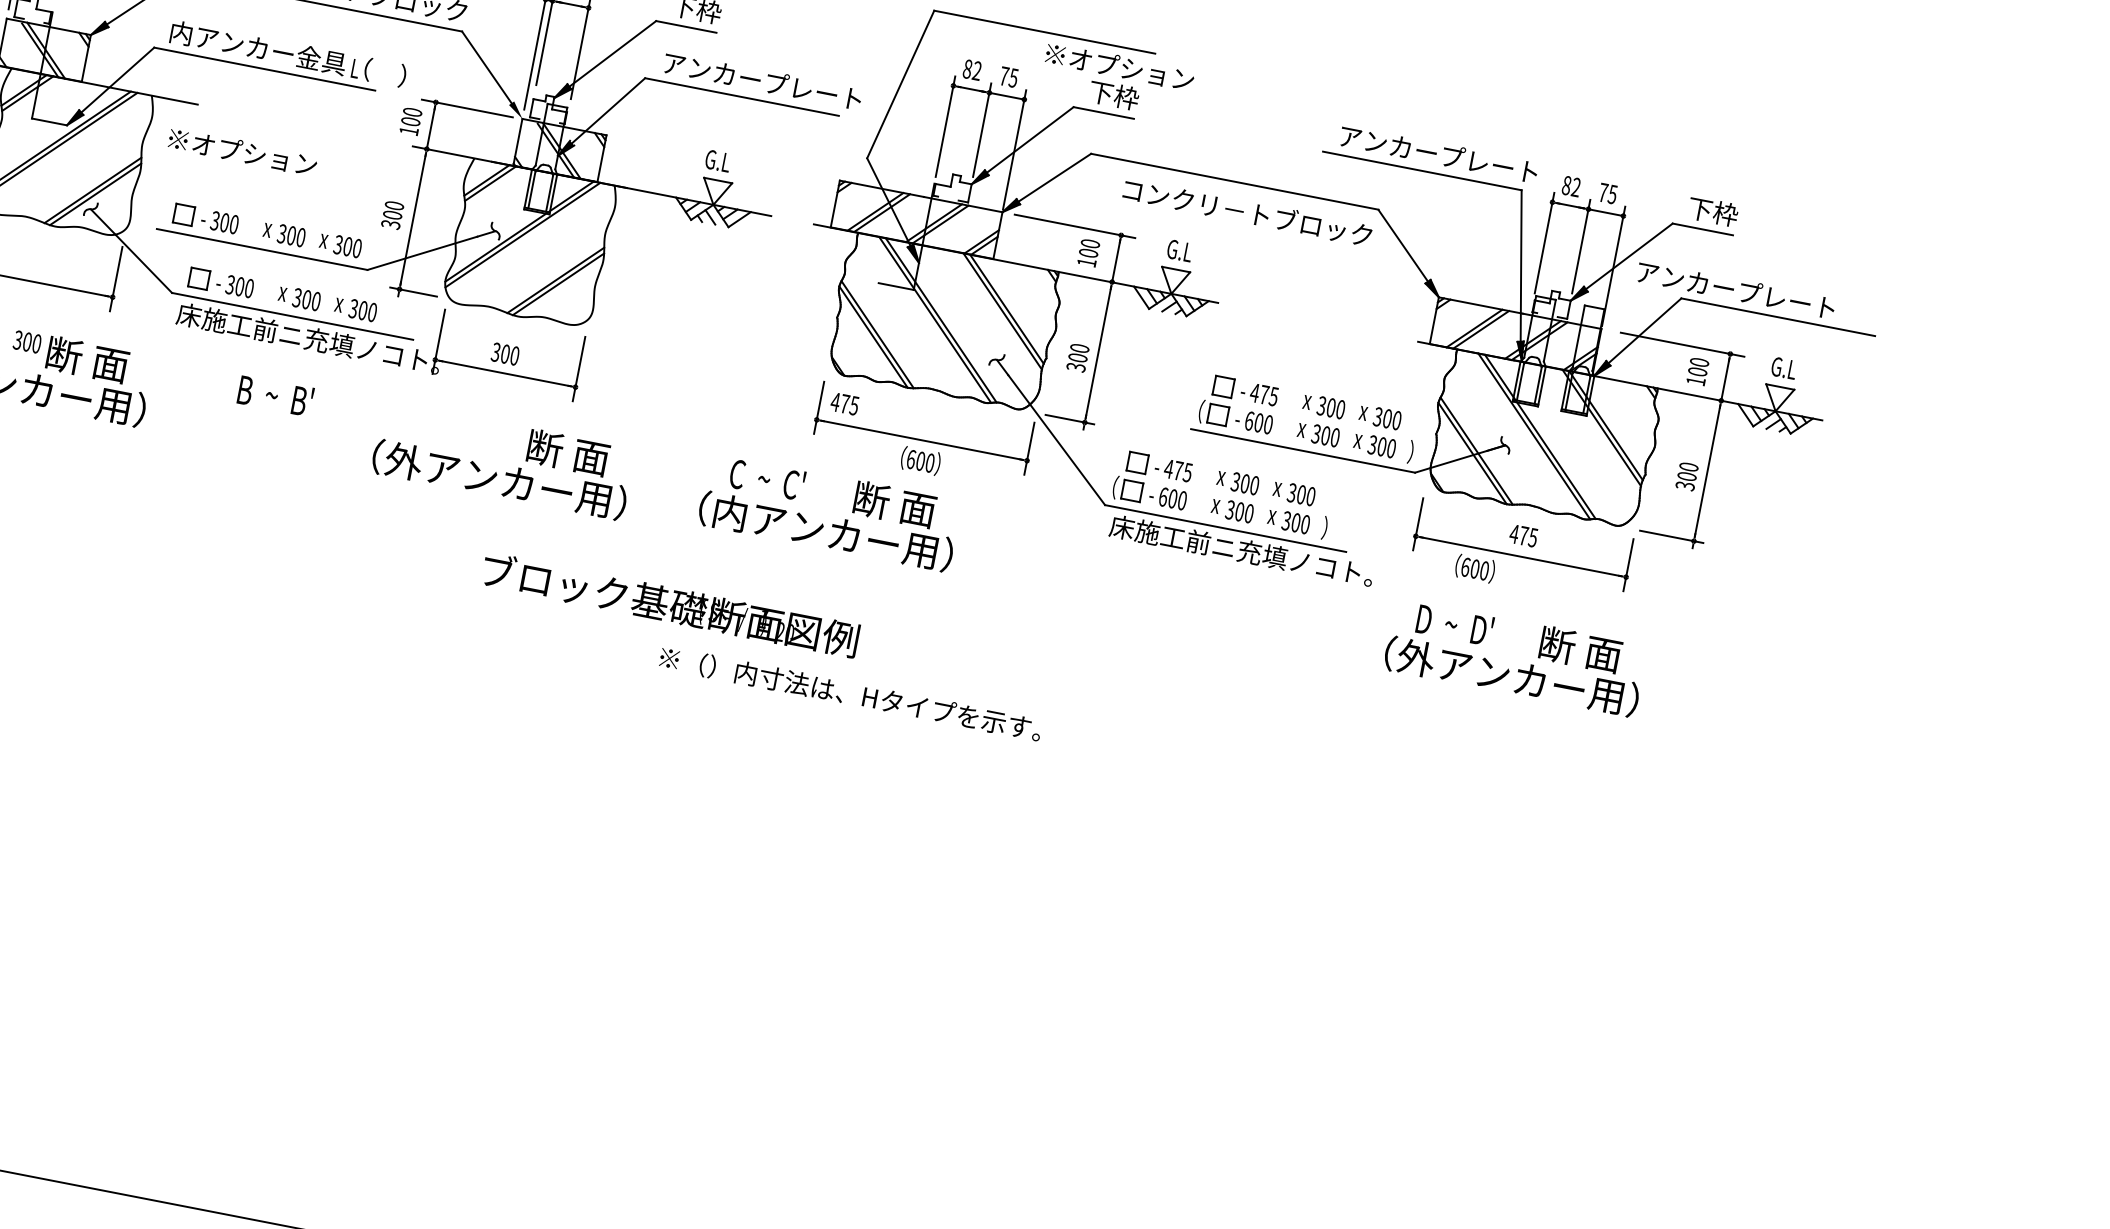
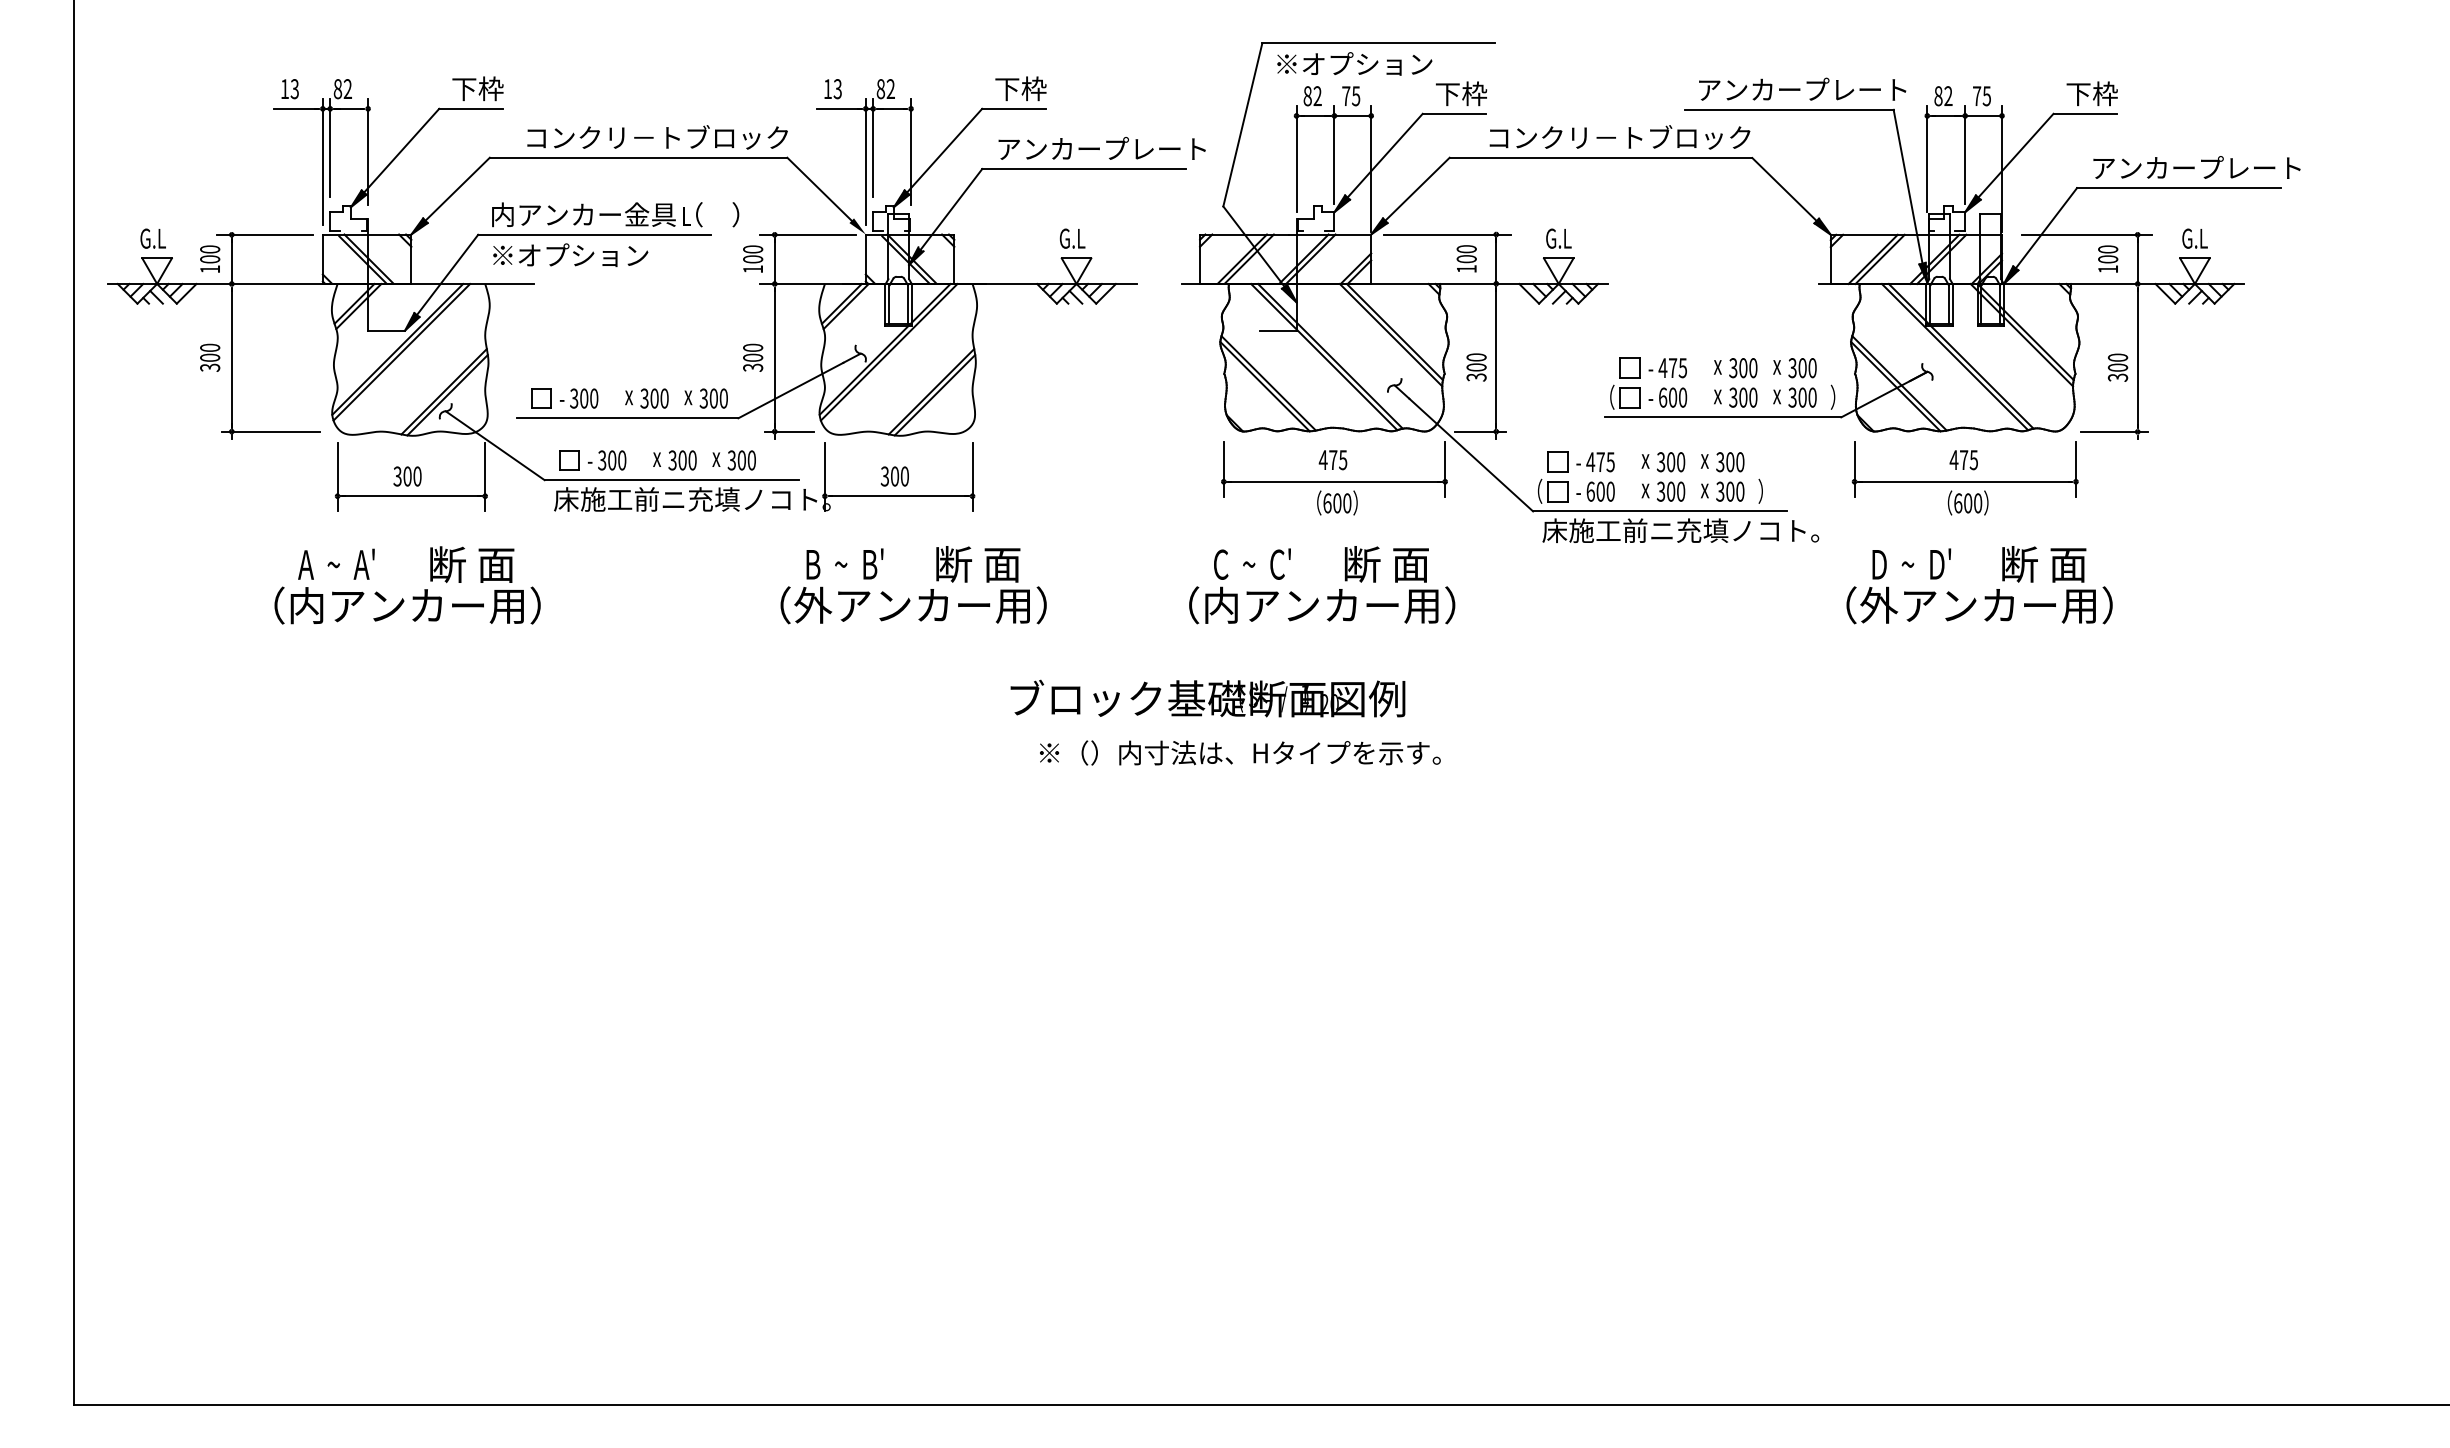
text: (1119, 66) -> (1354, 63), moved
text: (242, 152) -> (570, 255), moved
text: (1247, 212) -> (1619, 137), moved
text: (1735, 289) -> (2196, 167), moved
text: (27, 342) -> (407, 476), moved
text: (275, 395) -> (844, 563), moved
text: (844, 404) -> (1332, 460), moved
text: (829, 512) -> (1322, 585), moved
text: (1474, 568) -> (1967, 502), moved
text: (670, 604) -> (1207, 698), moved
text: (851, 693) -> (1240, 752), moved

